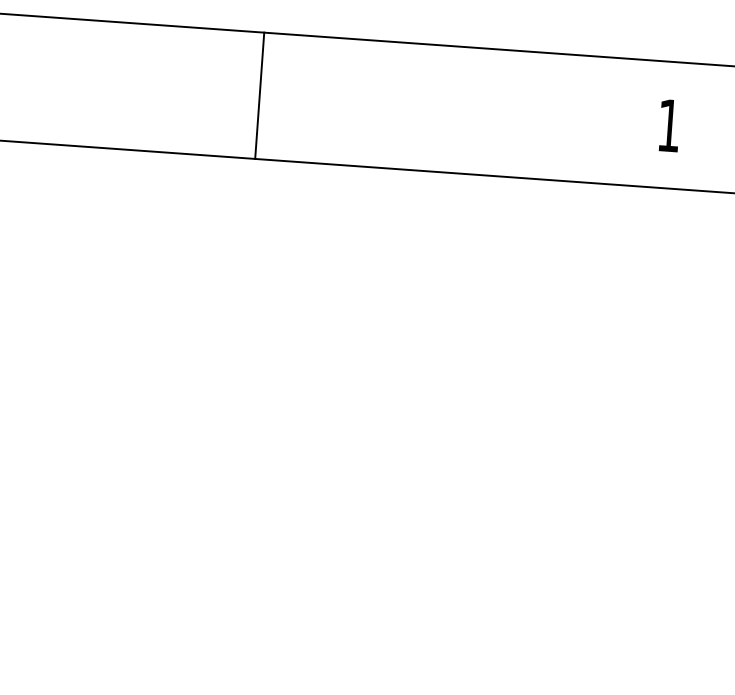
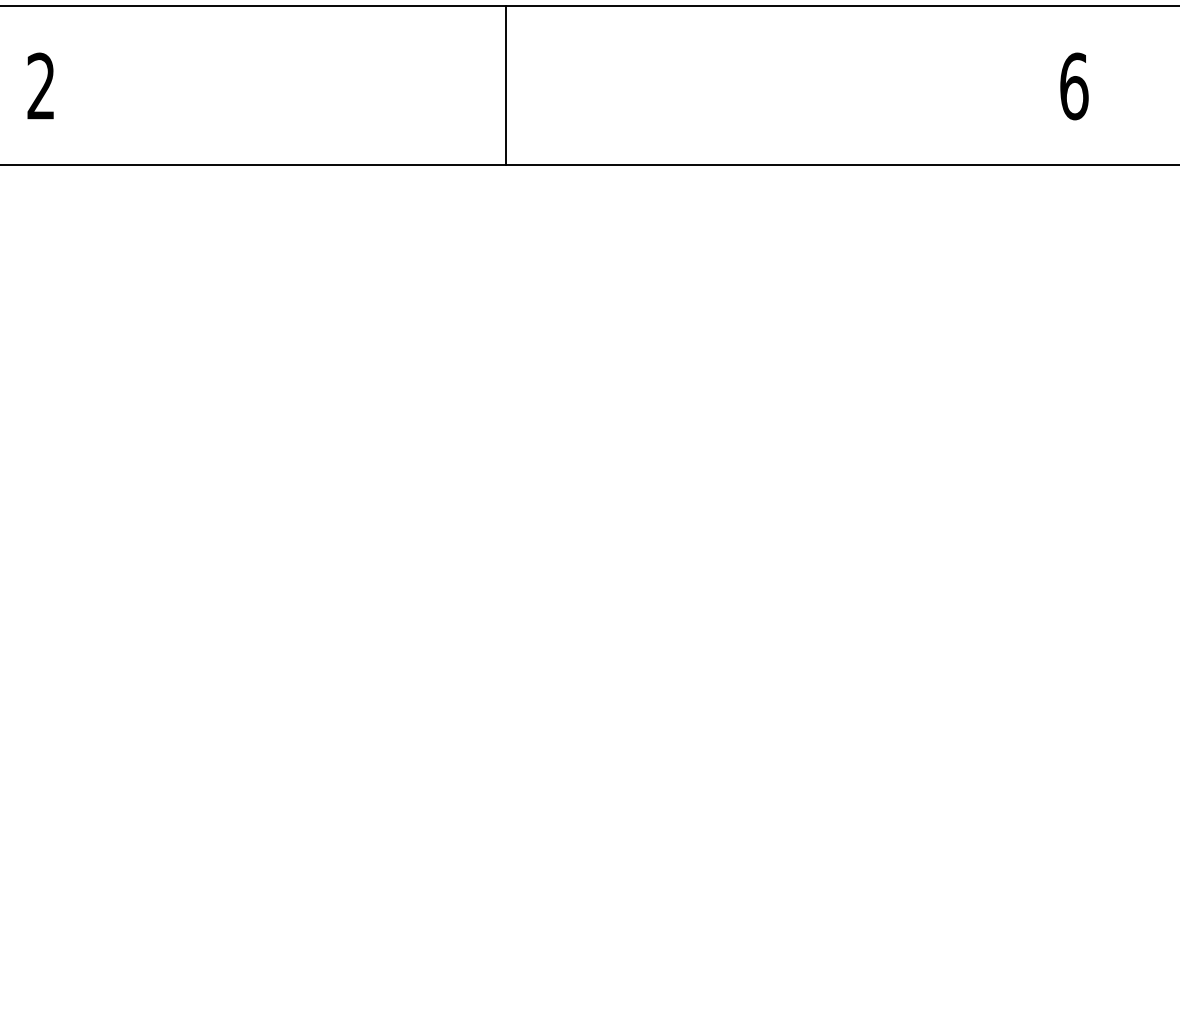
line: (259, 95) -> (506, 85), moved
text: (669, 125) -> (1074, 86), 1 -> 6

